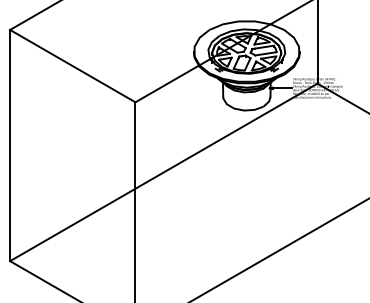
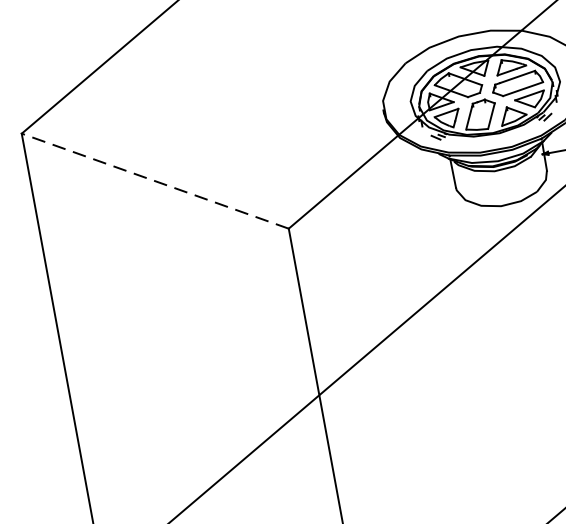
line: (72, 65) -> (154, 180), solid -> dashed

